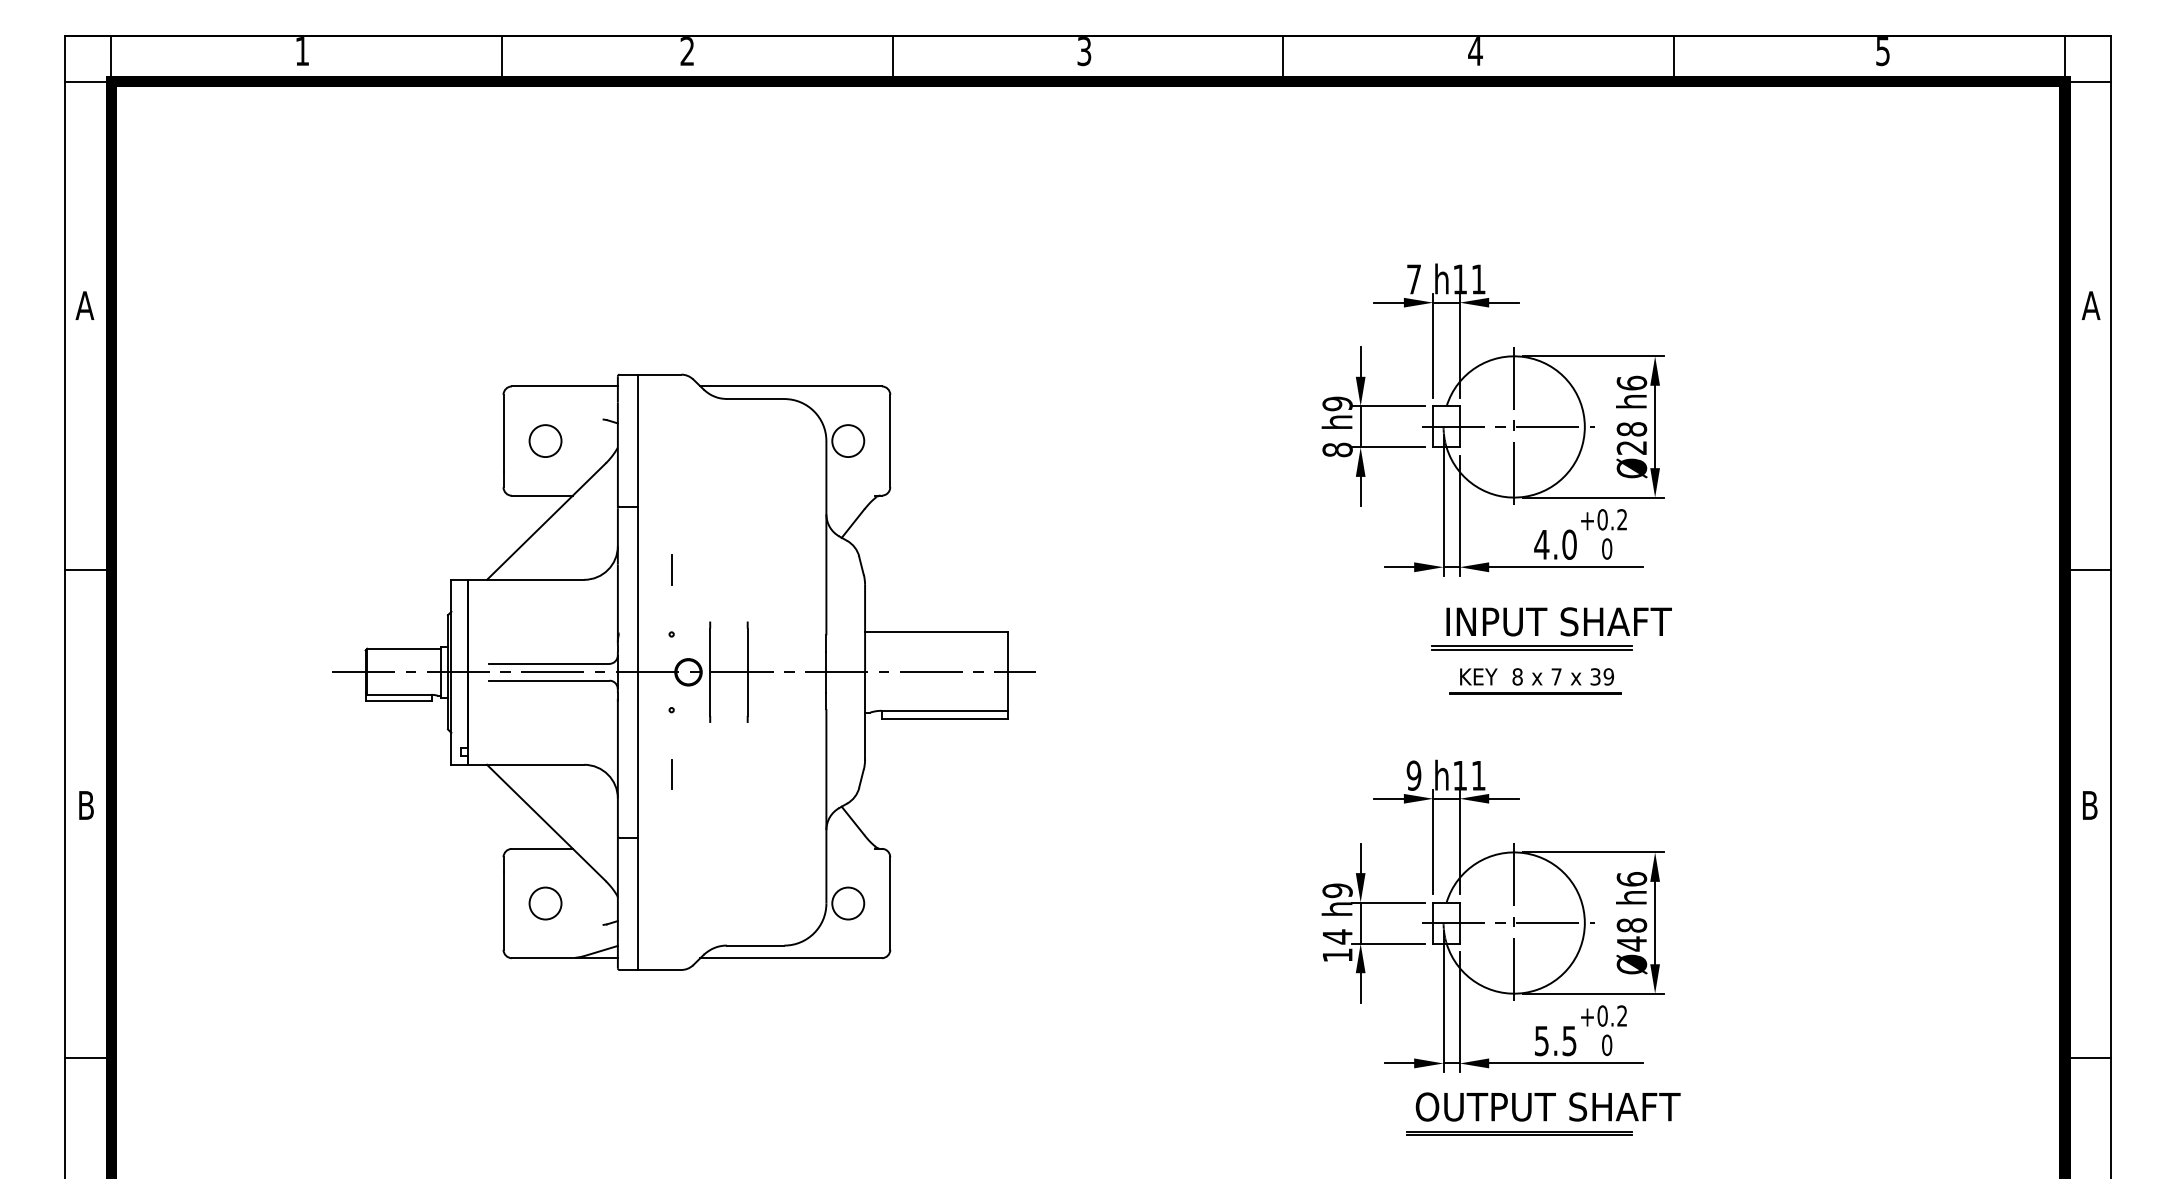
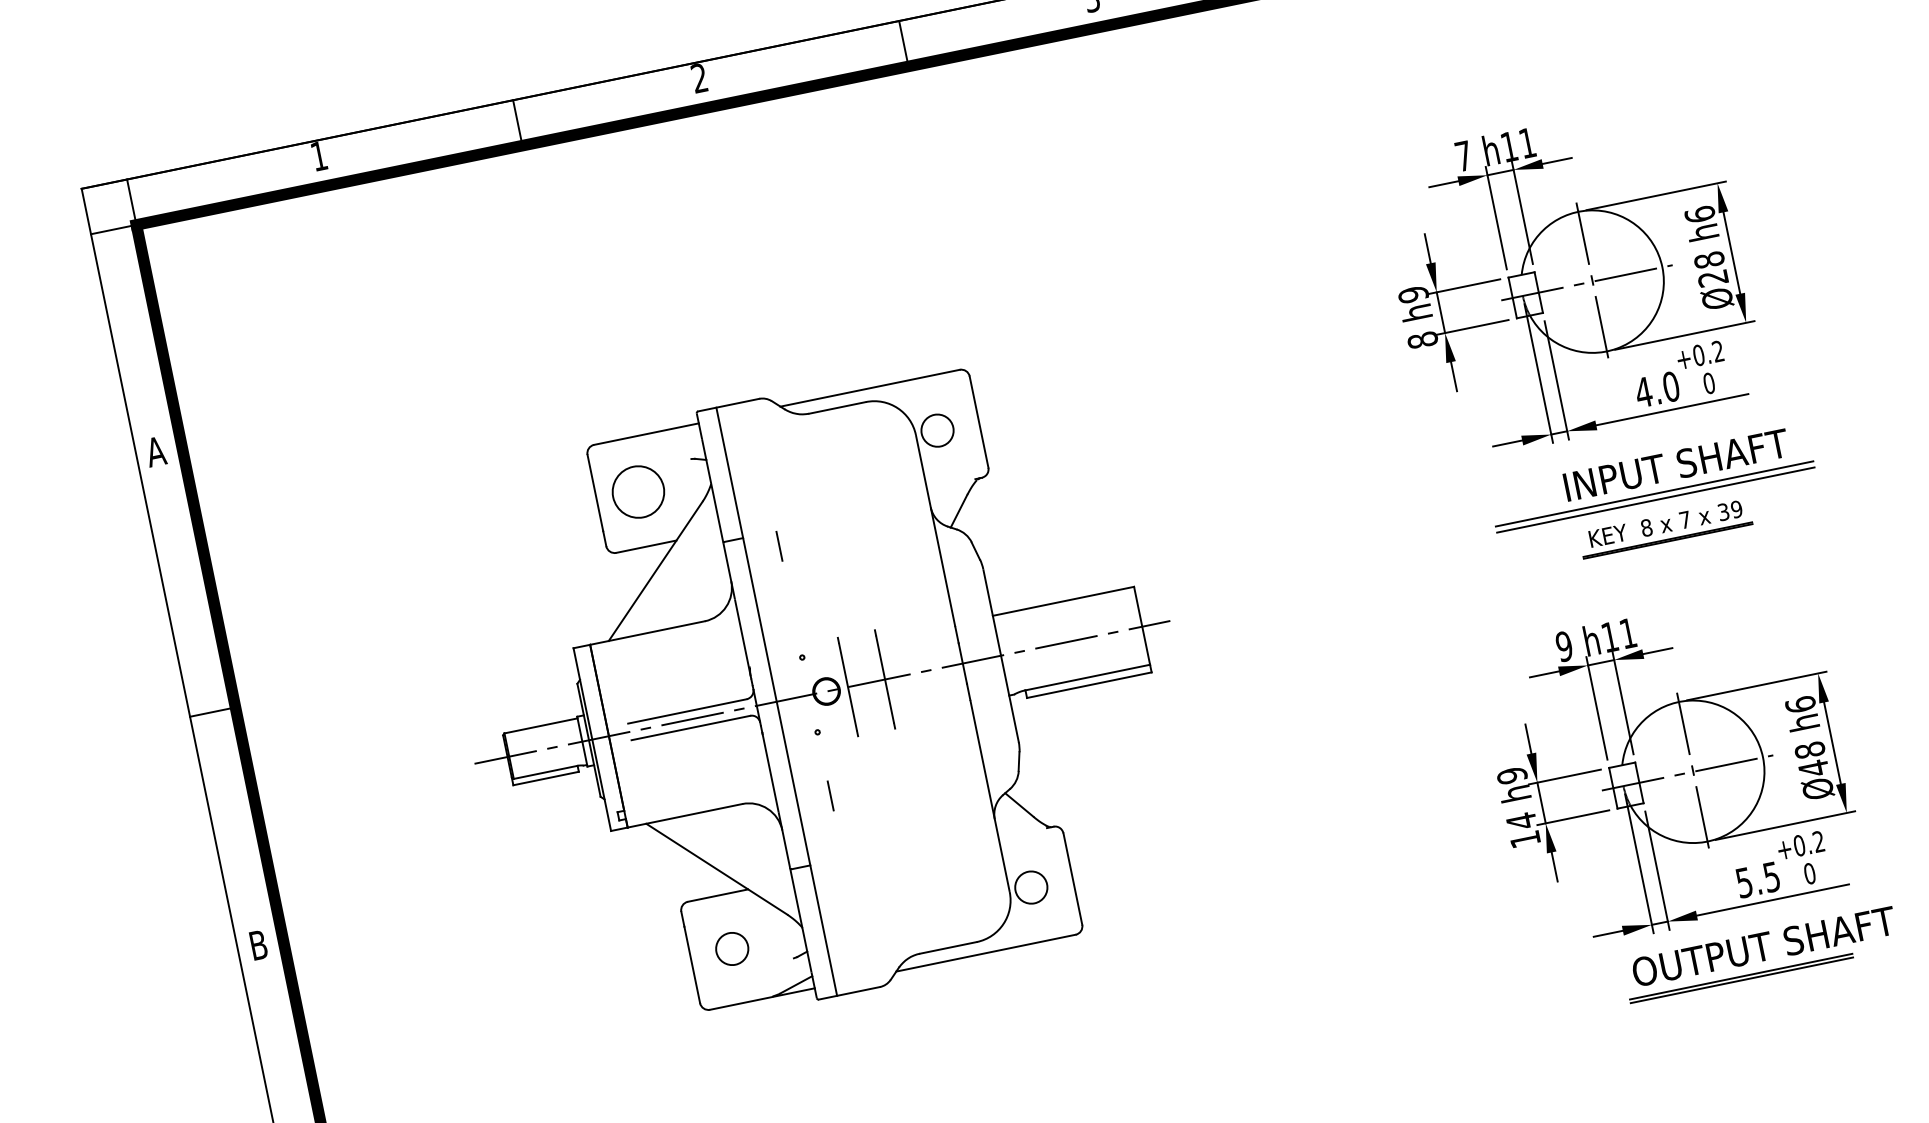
circle: (545, 441) -> (638, 492), size x1.6
line: (671, 569) -> (779, 545), moved
part: (1531, 647) -> (1654, 496), size x1.6

